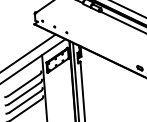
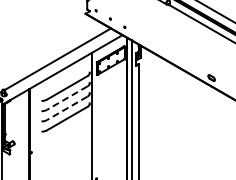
line: (24, 93) -> (66, 98), solid -> dashed
line: (24, 101) -> (66, 108), solid -> dashed

